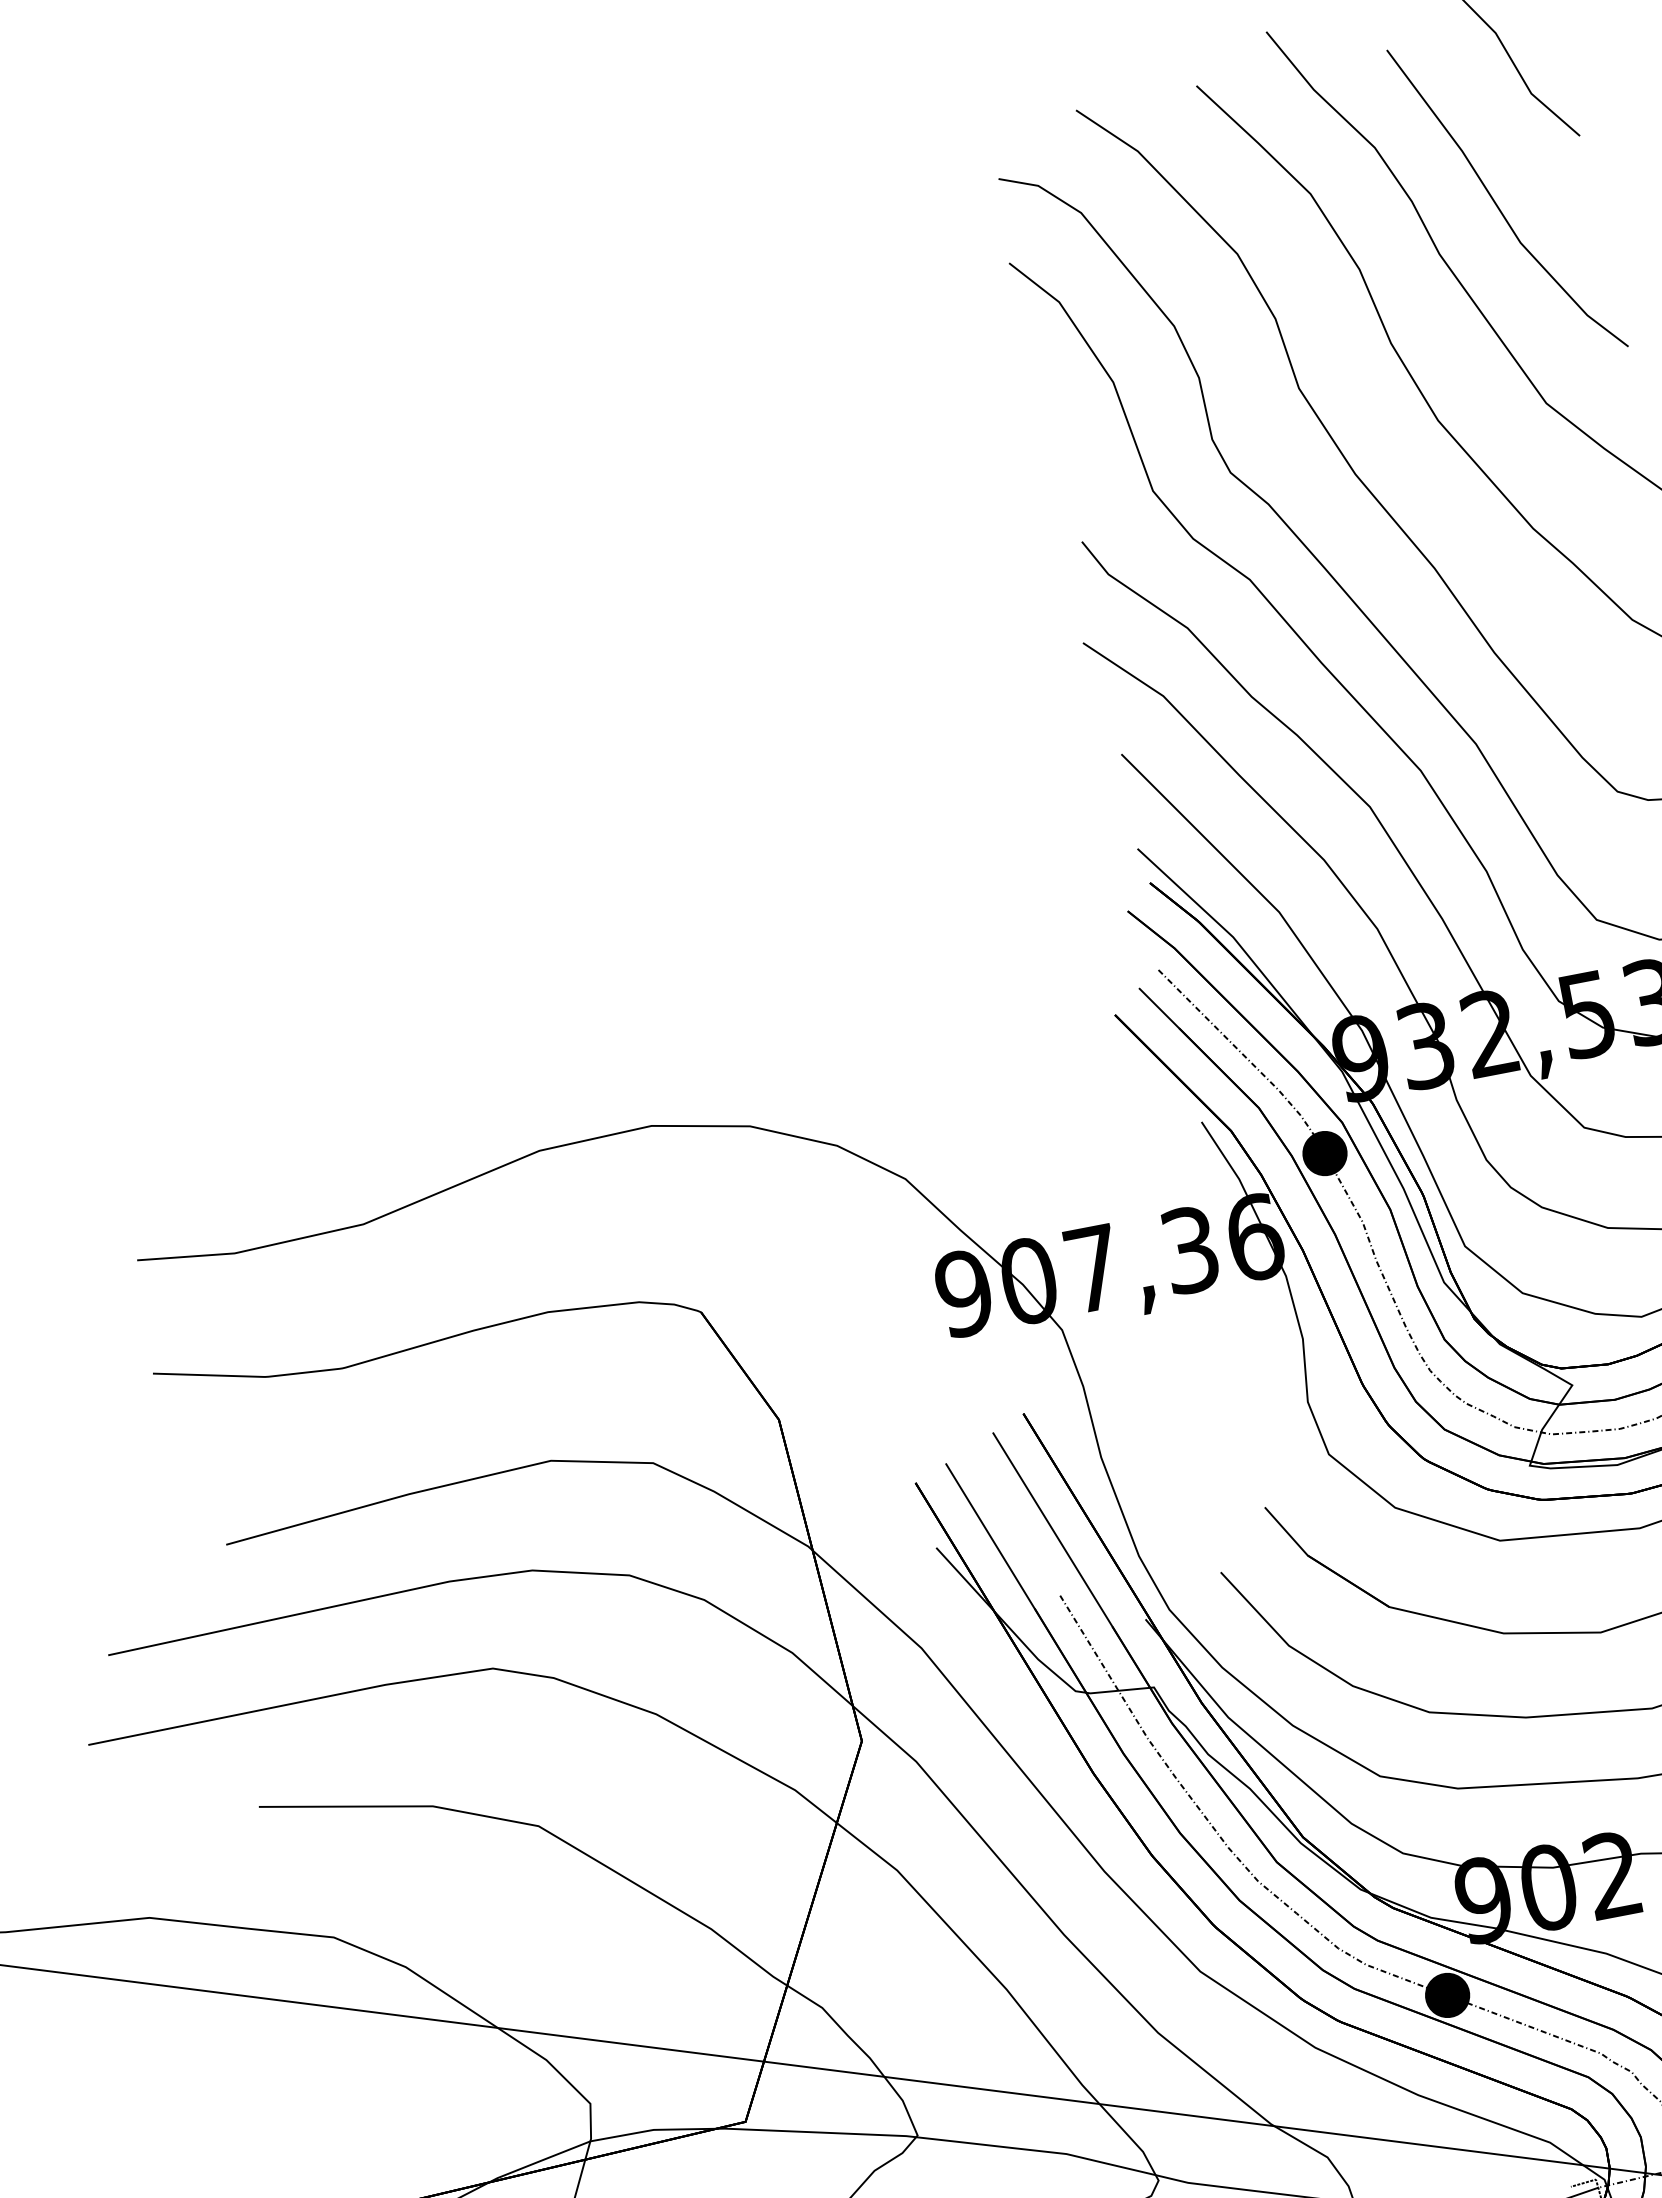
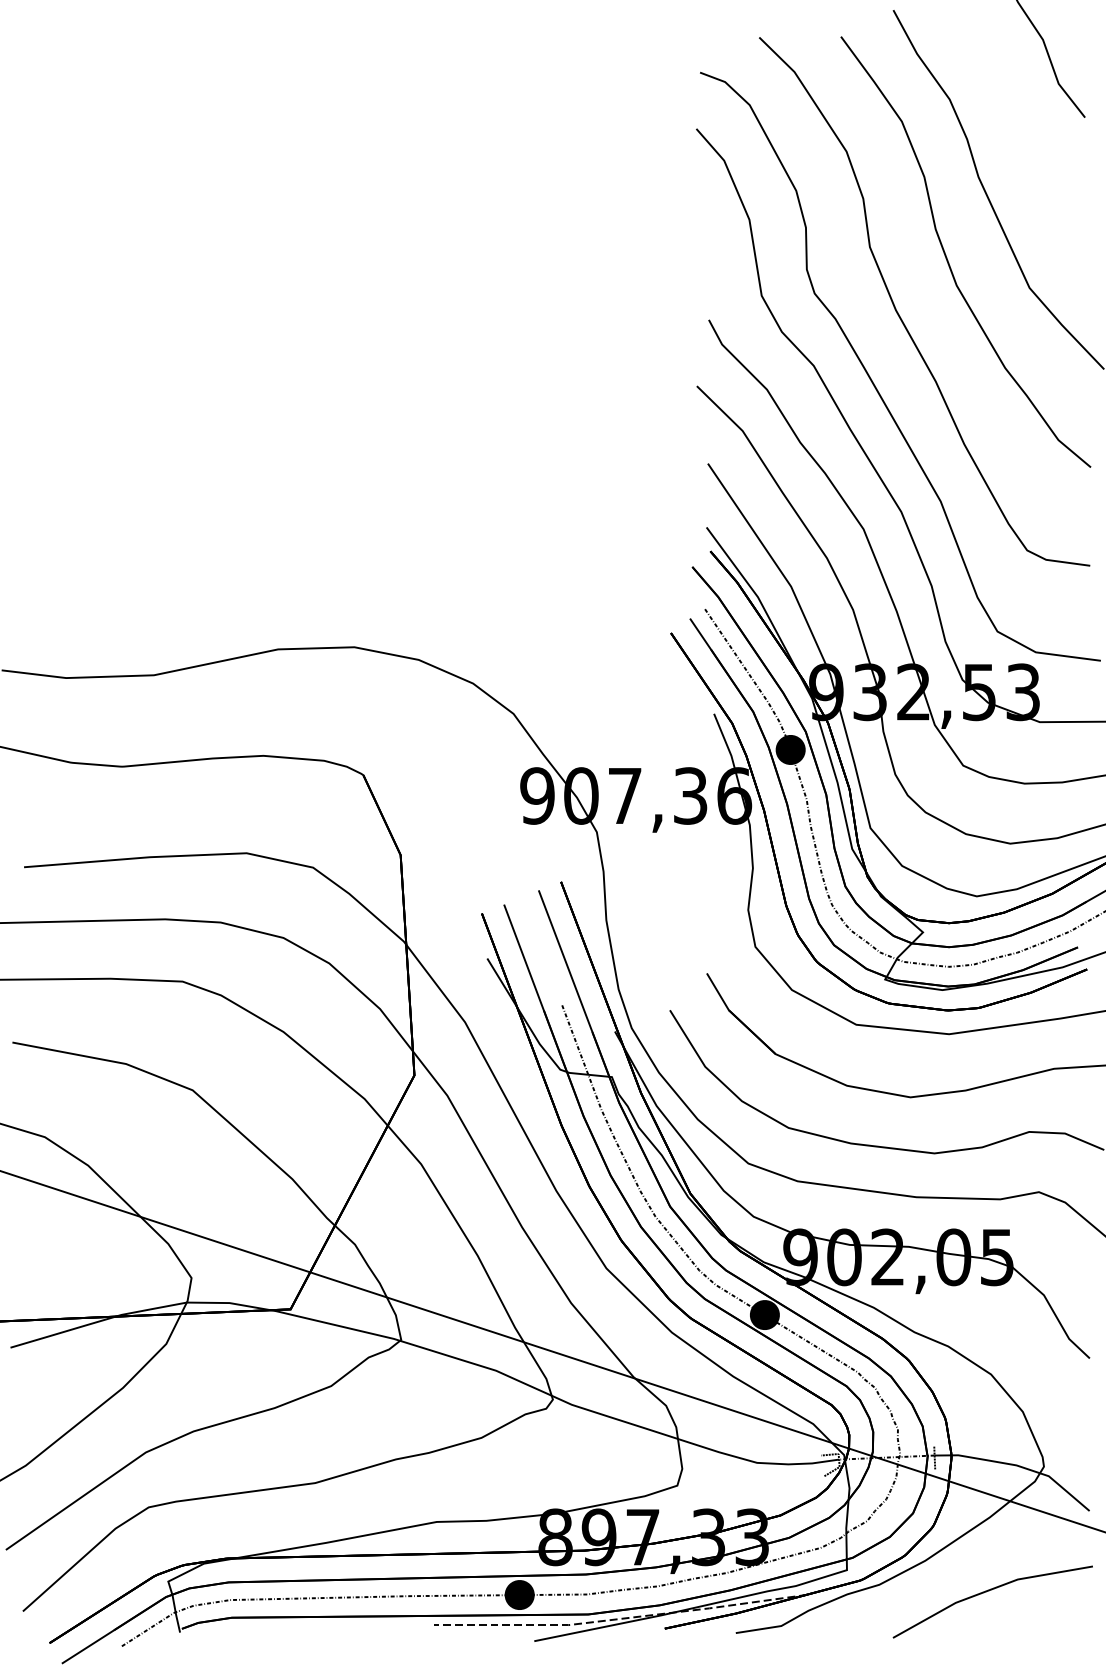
part: (1498, 205) -> (1023, 152), removed

